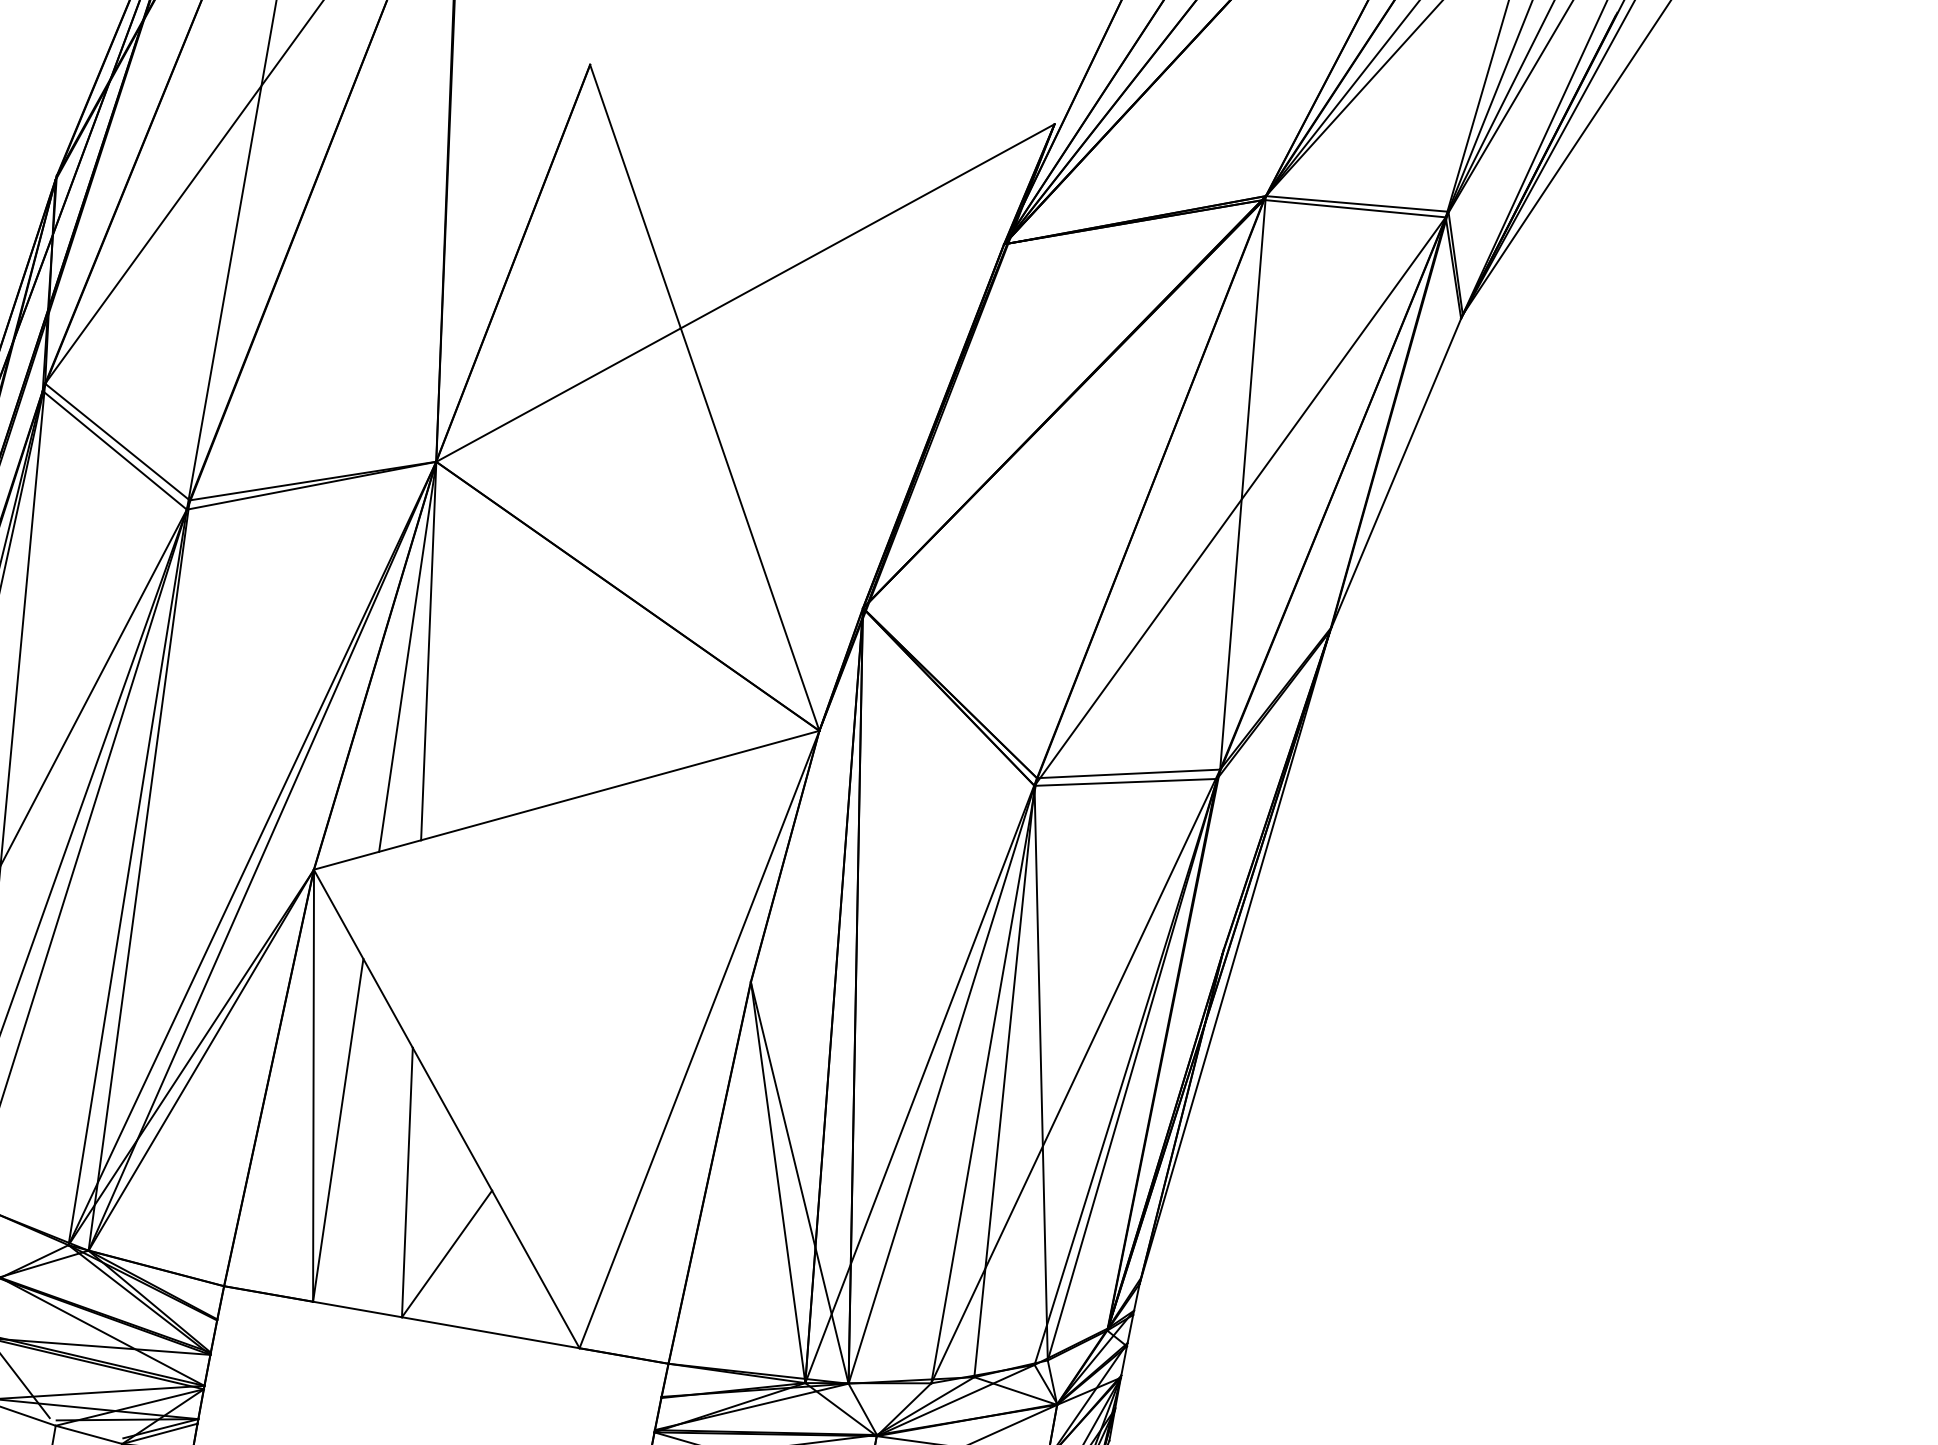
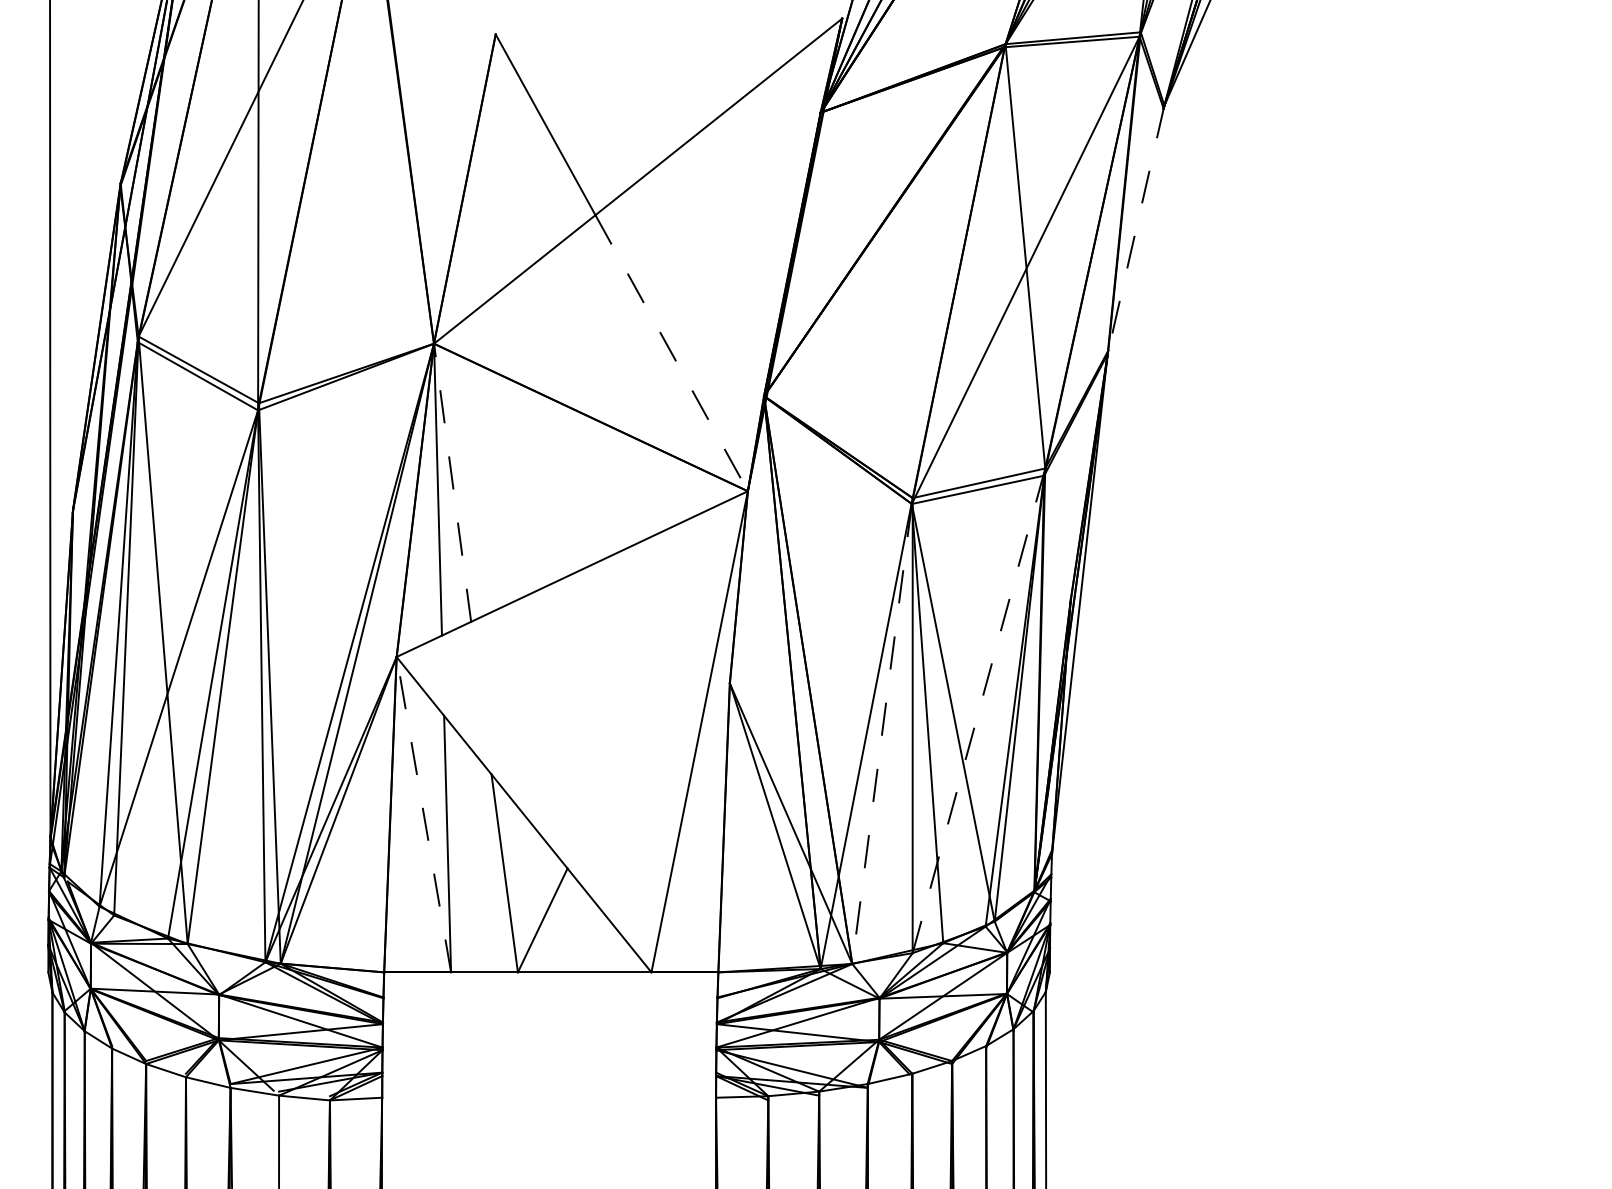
line: (1395, 474) -> (1135, 230), solid -> dashed
line: (749, 529) -> (671, 353), solid -> dashed
line: (428, 650) -> (452, 482), solid -> dashed
line: (1076, 1076) -> (979, 710), solid -> dashed
line: (942, 1084) -> (882, 733), solid -> dashed
line: (313, 1085) -> (423, 814), solid -> dashed

